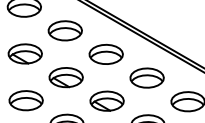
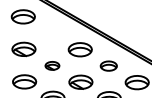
part: (64, 29) -> (51, 32), removed
part: (66, 77) -> (52, 65), size x0.6
part: (146, 77) -> (108, 65), size x0.7

